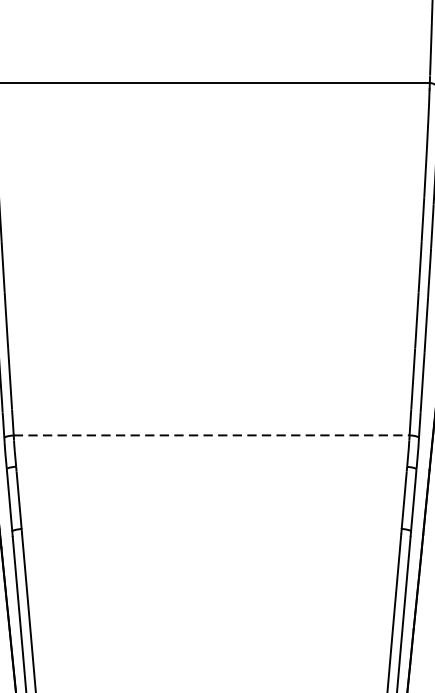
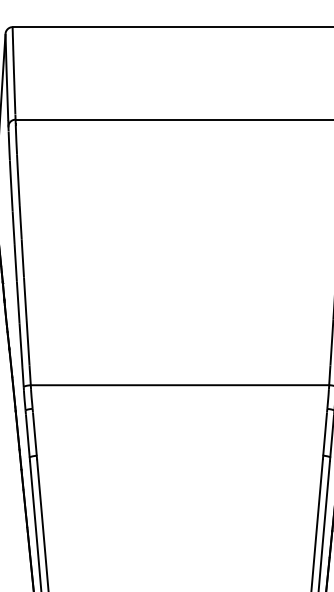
line: (212, 435) -> (180, 385), dashed -> solid

